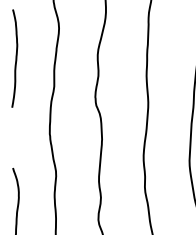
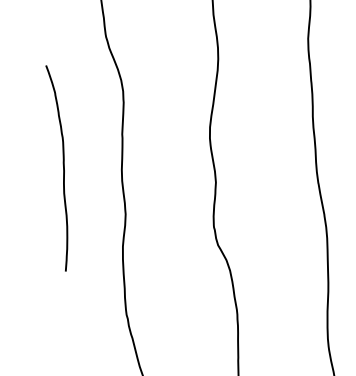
curve: (15, 58) -> (62, 167), moved

